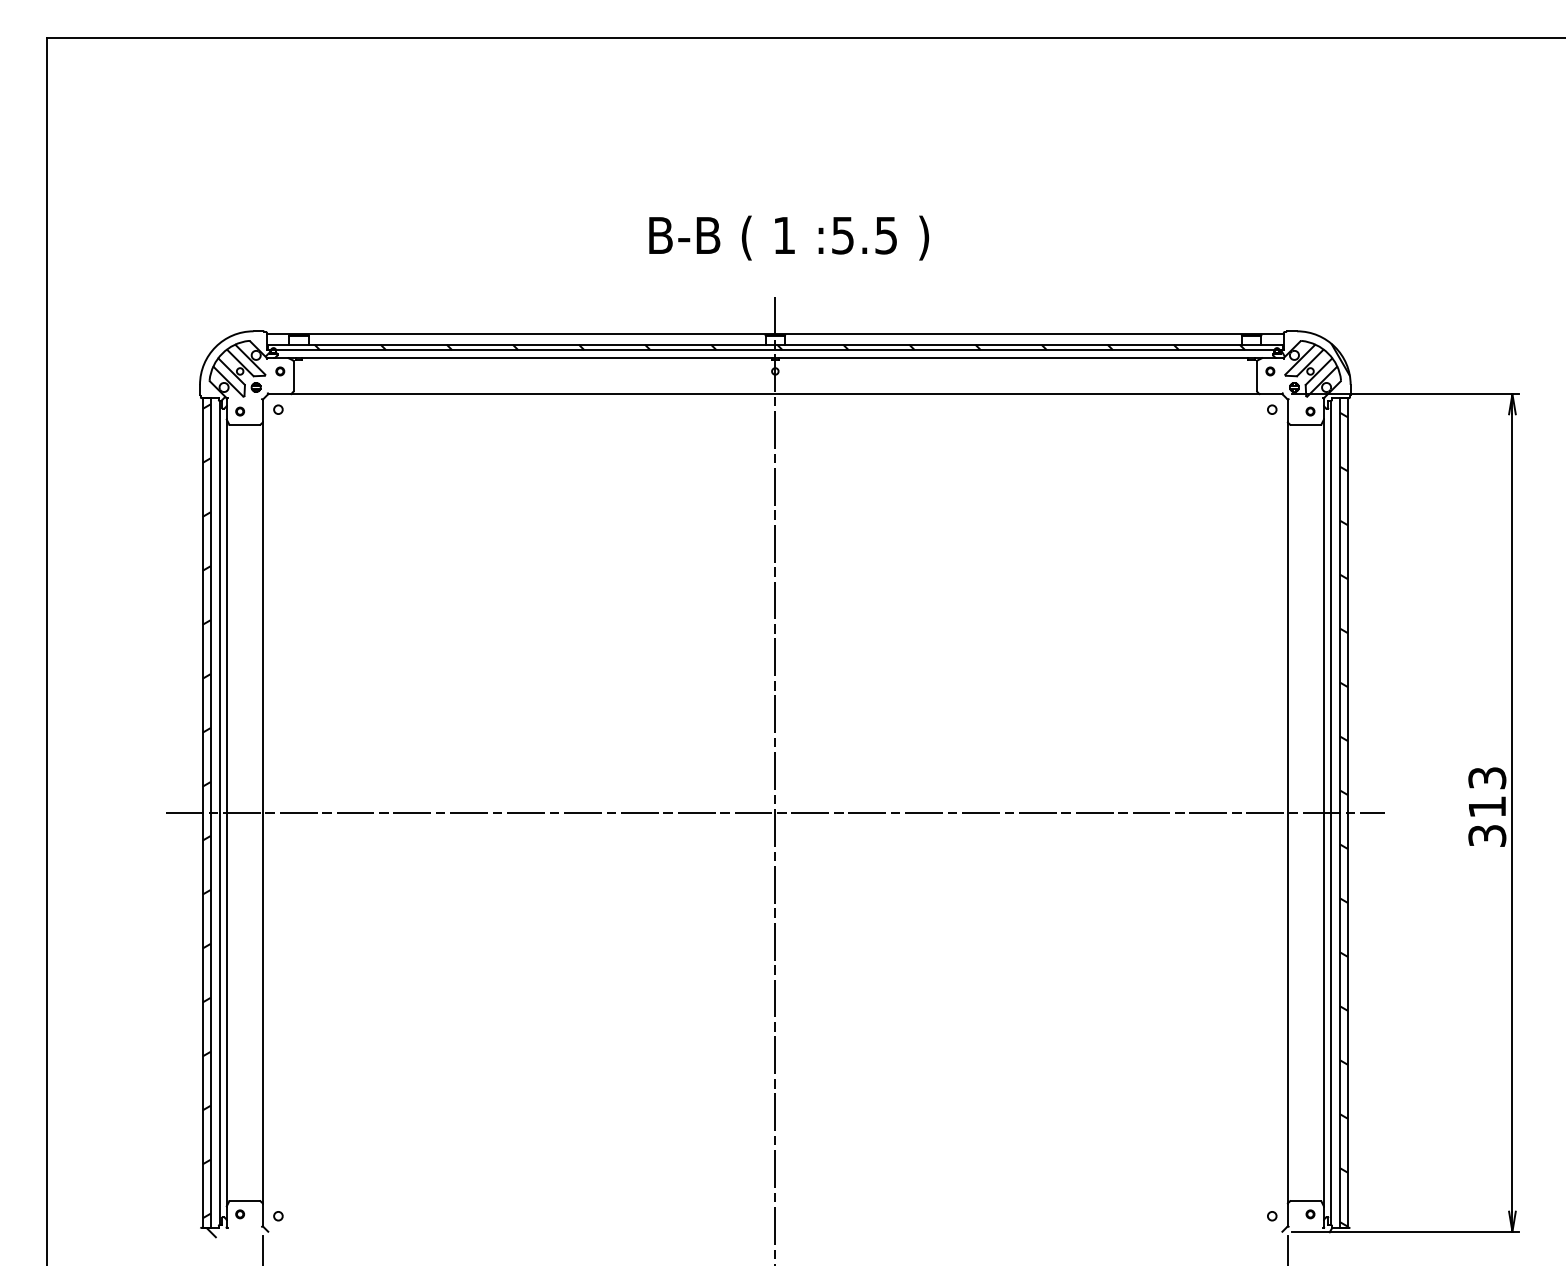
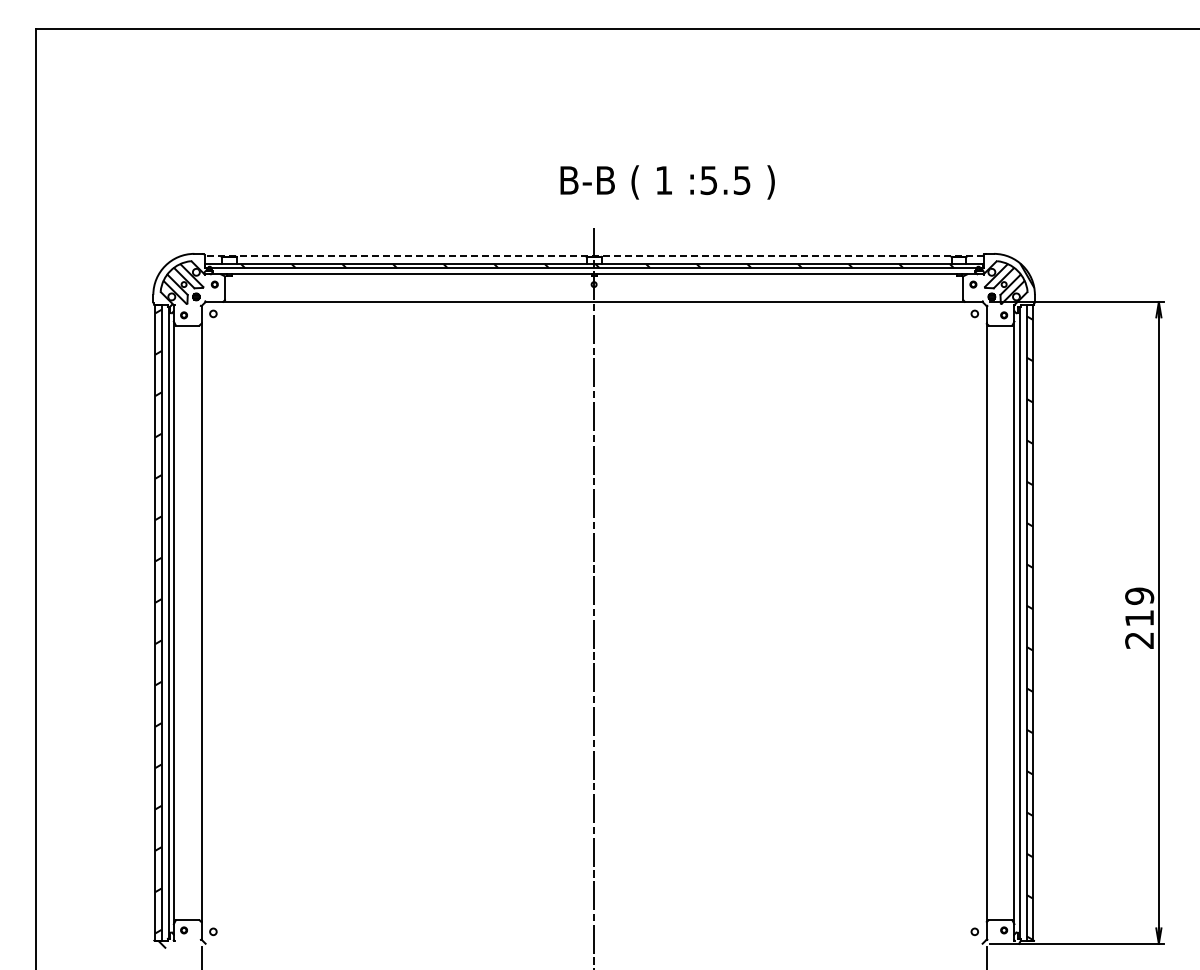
text: (788, 238) -> (667, 182), moved
line: (775, 333) -> (594, 255), solid -> dashed
text: (1487, 805) -> (1139, 617), 313 -> 219
line: (775, 812) -> (594, 622), removed

